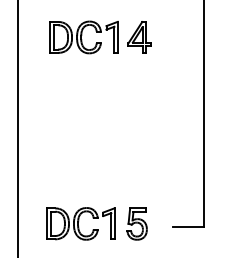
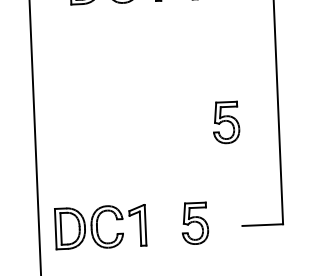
part: (163, 147) -> (225, 121), added
part: (80, 223) -> (100, 226), moved

